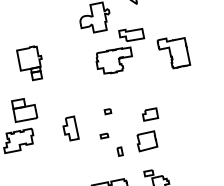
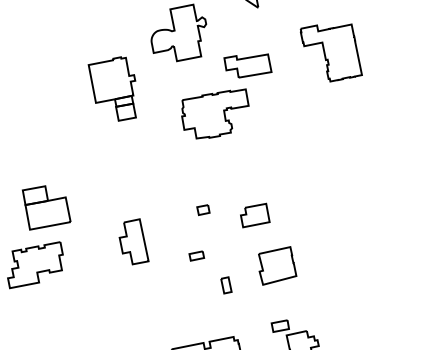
part: (173, 53) -> (330, 53), moved
part: (29, 63) -> (112, 89), moved
part: (150, 114) -> (255, 215), moved

